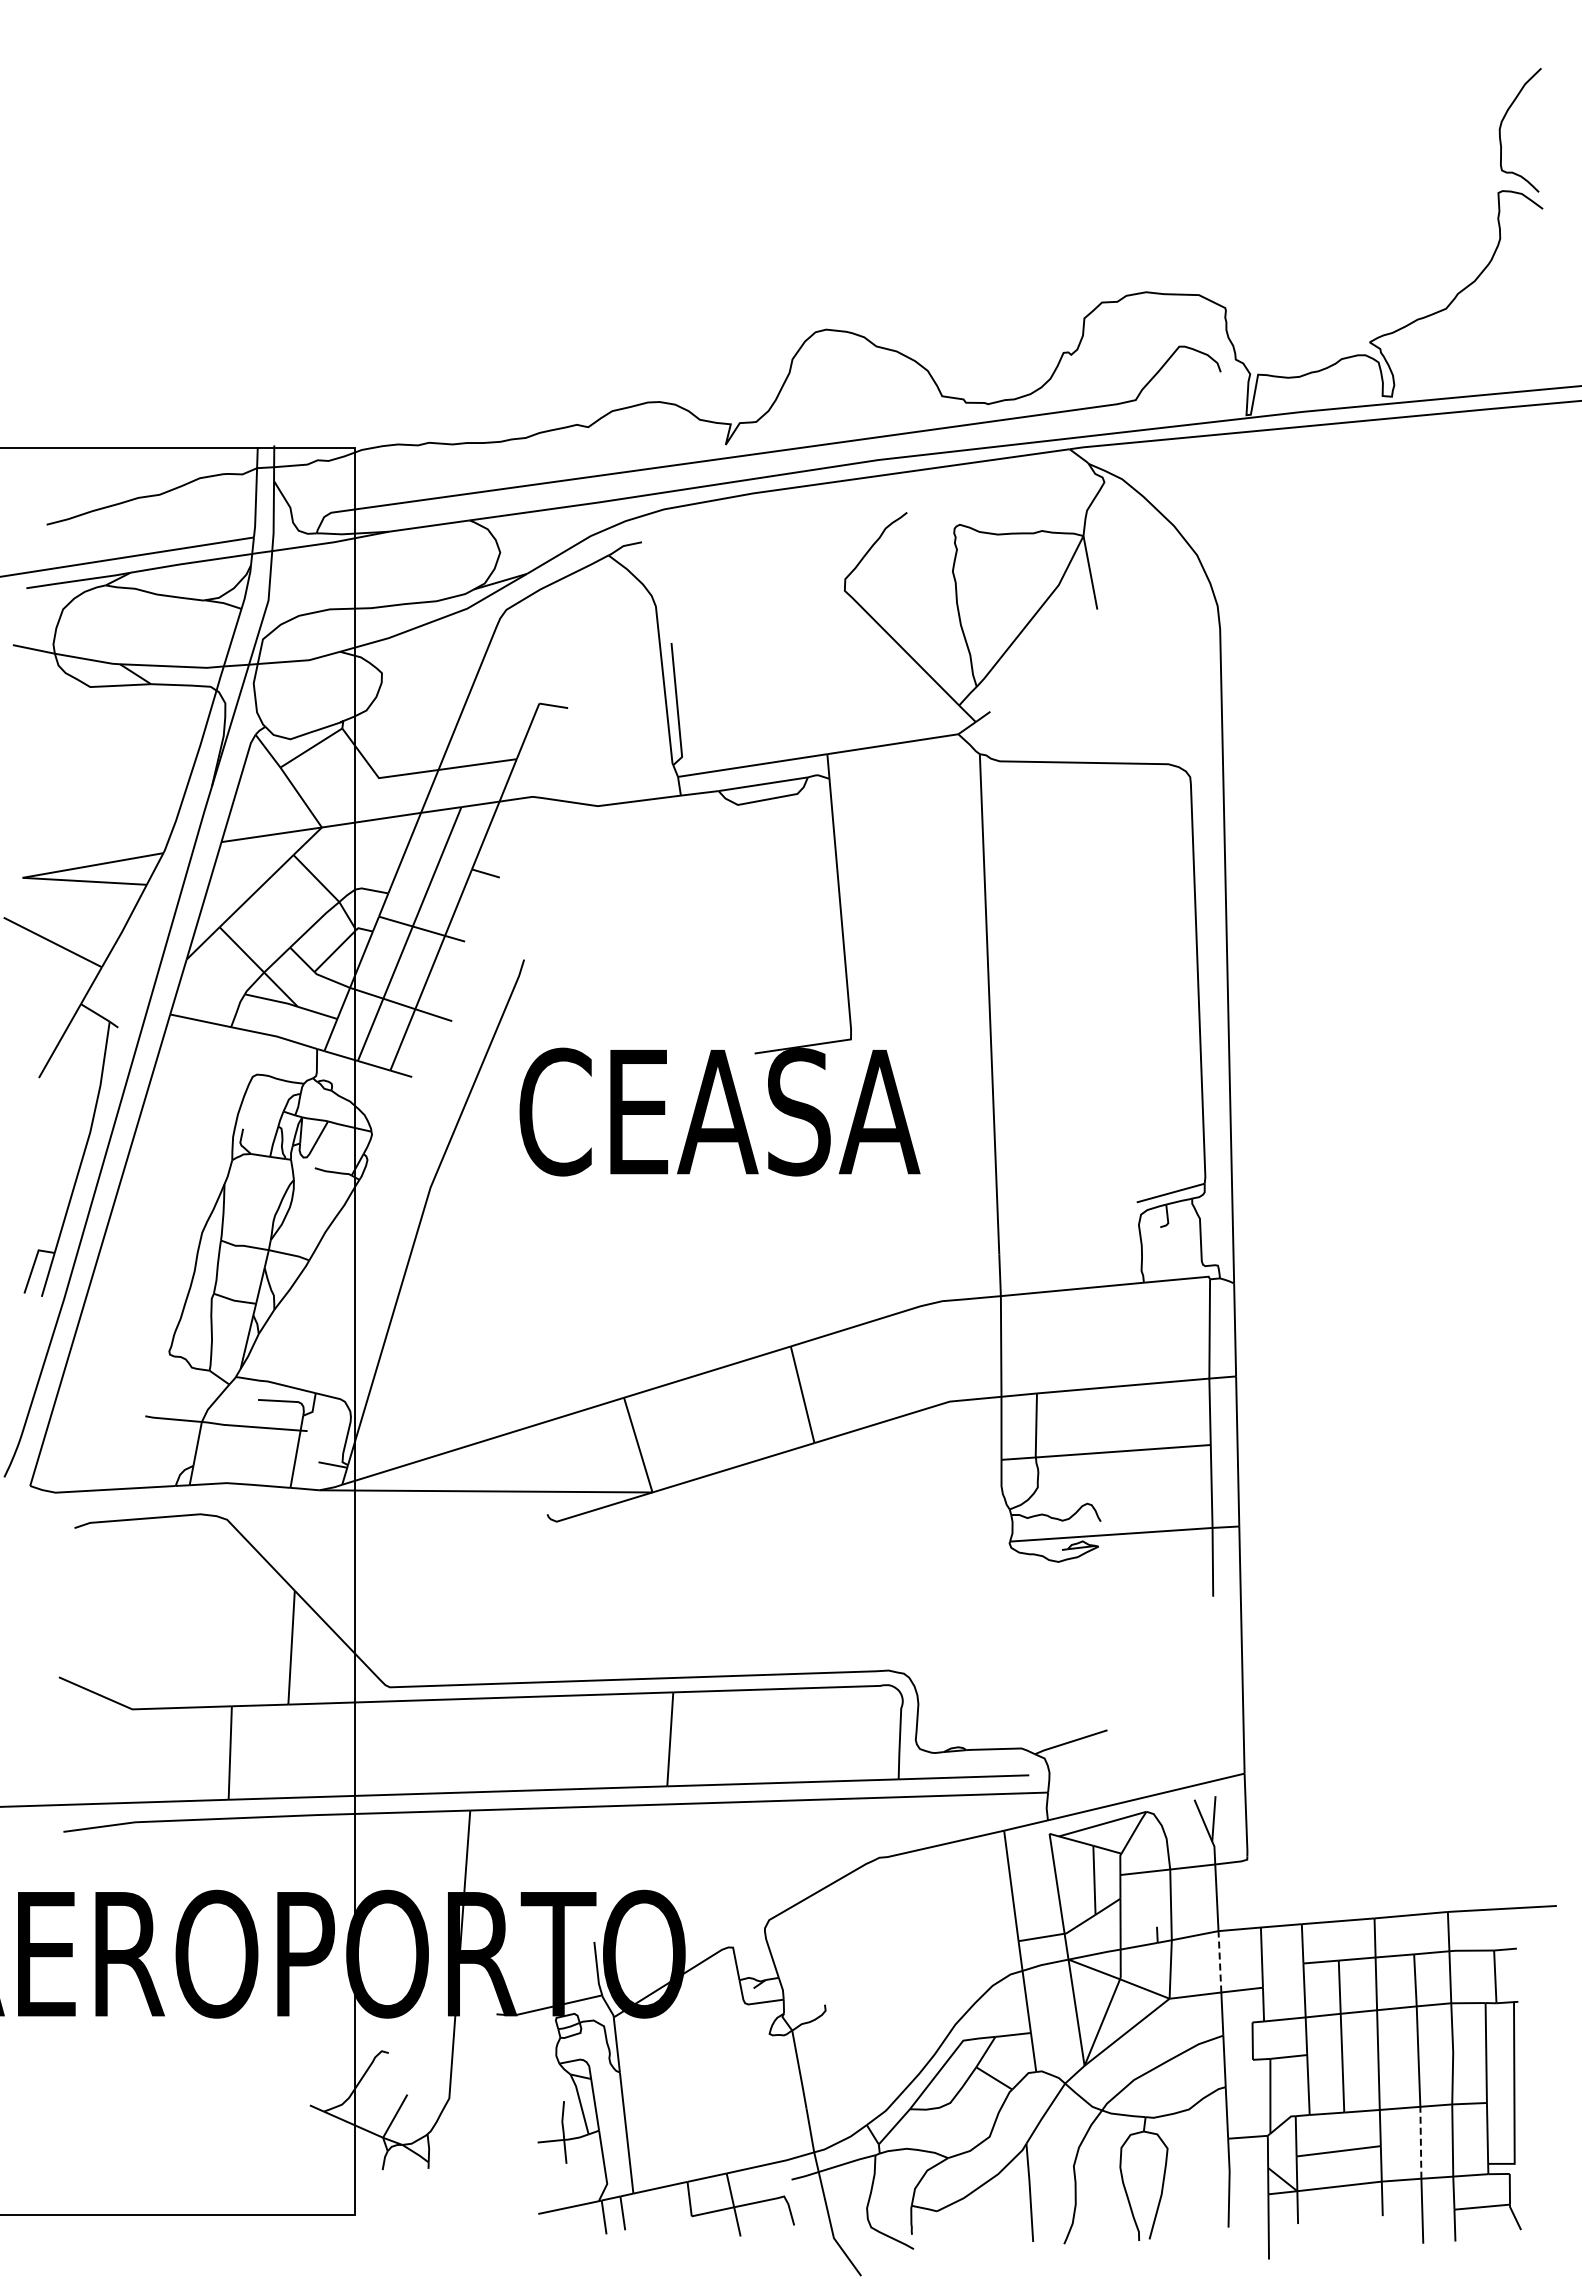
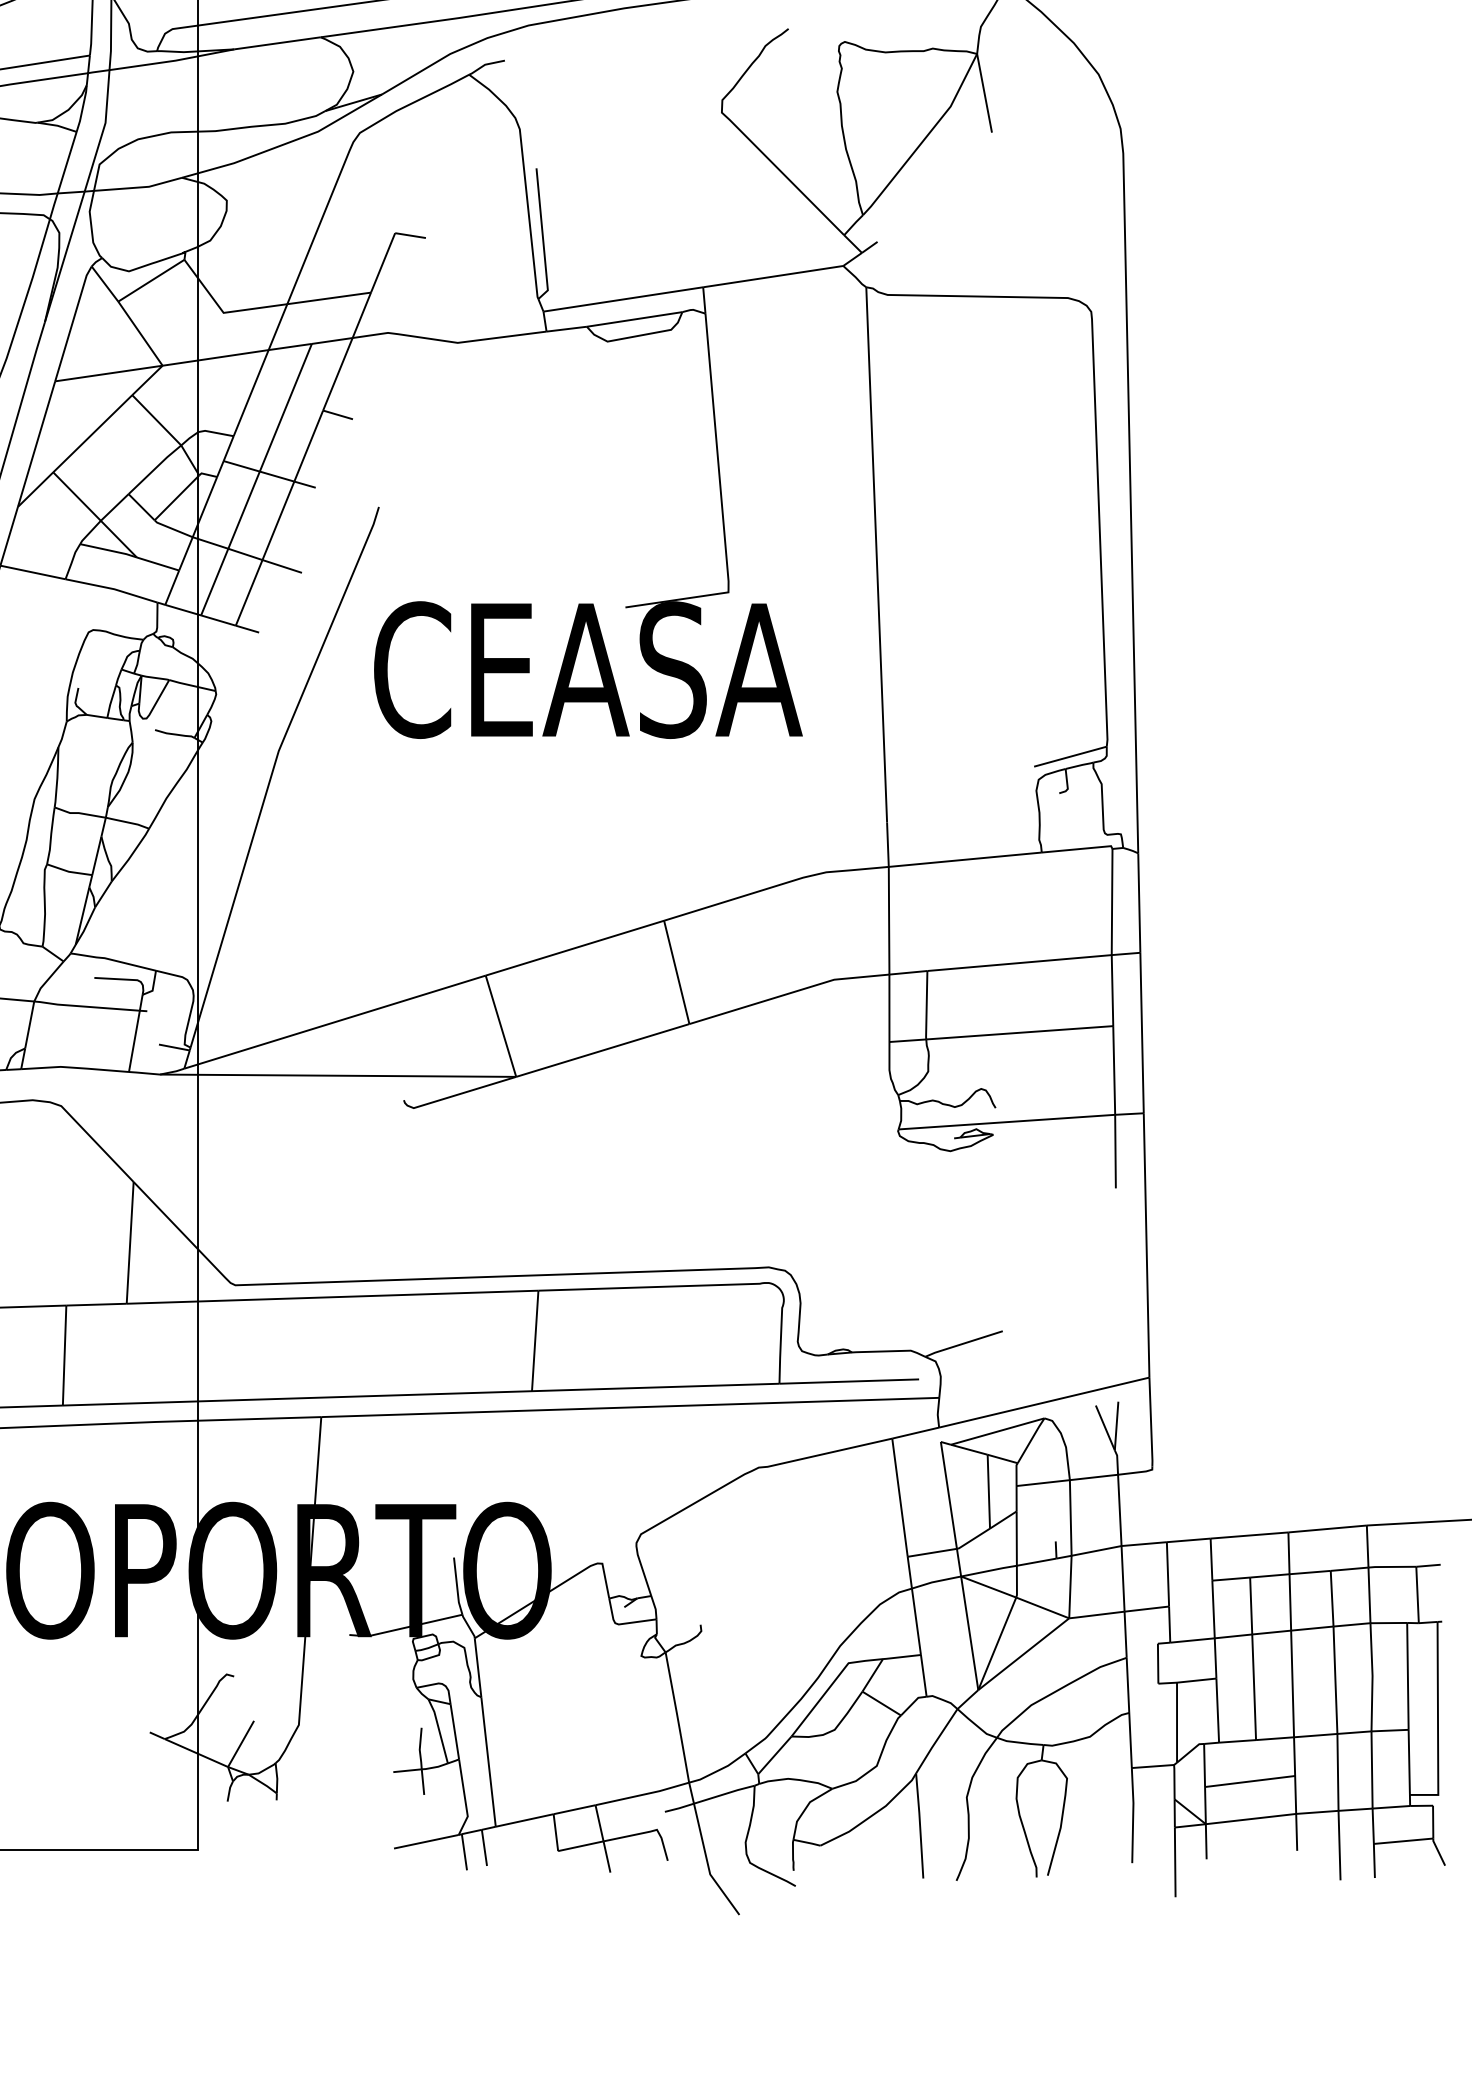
line: (1219, 1961) -> (1122, 1578), dashed -> solid
line: (1420, 2142) -> (1337, 1772), dashed -> solid

